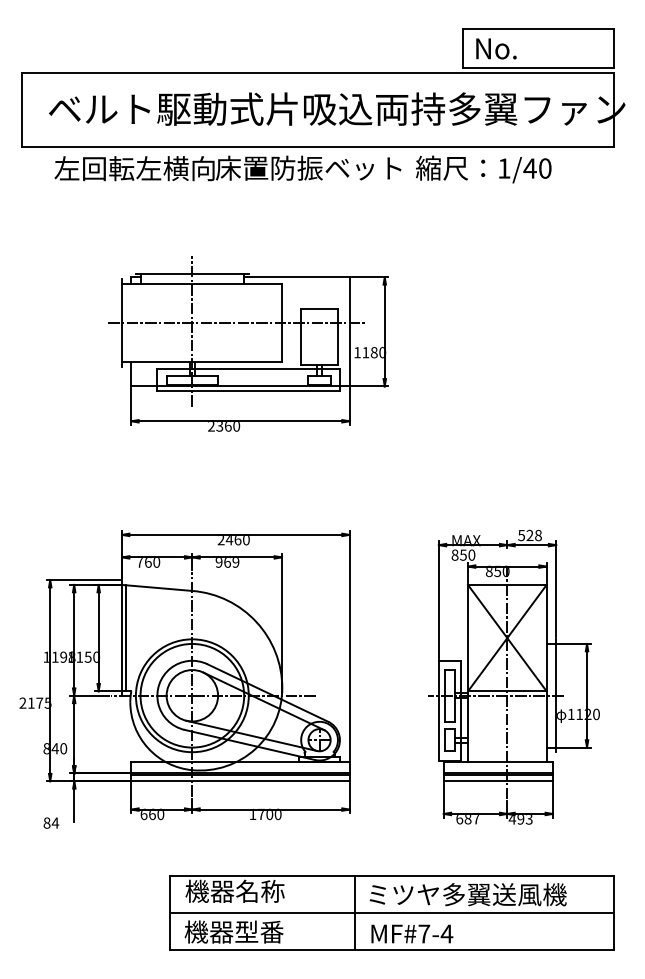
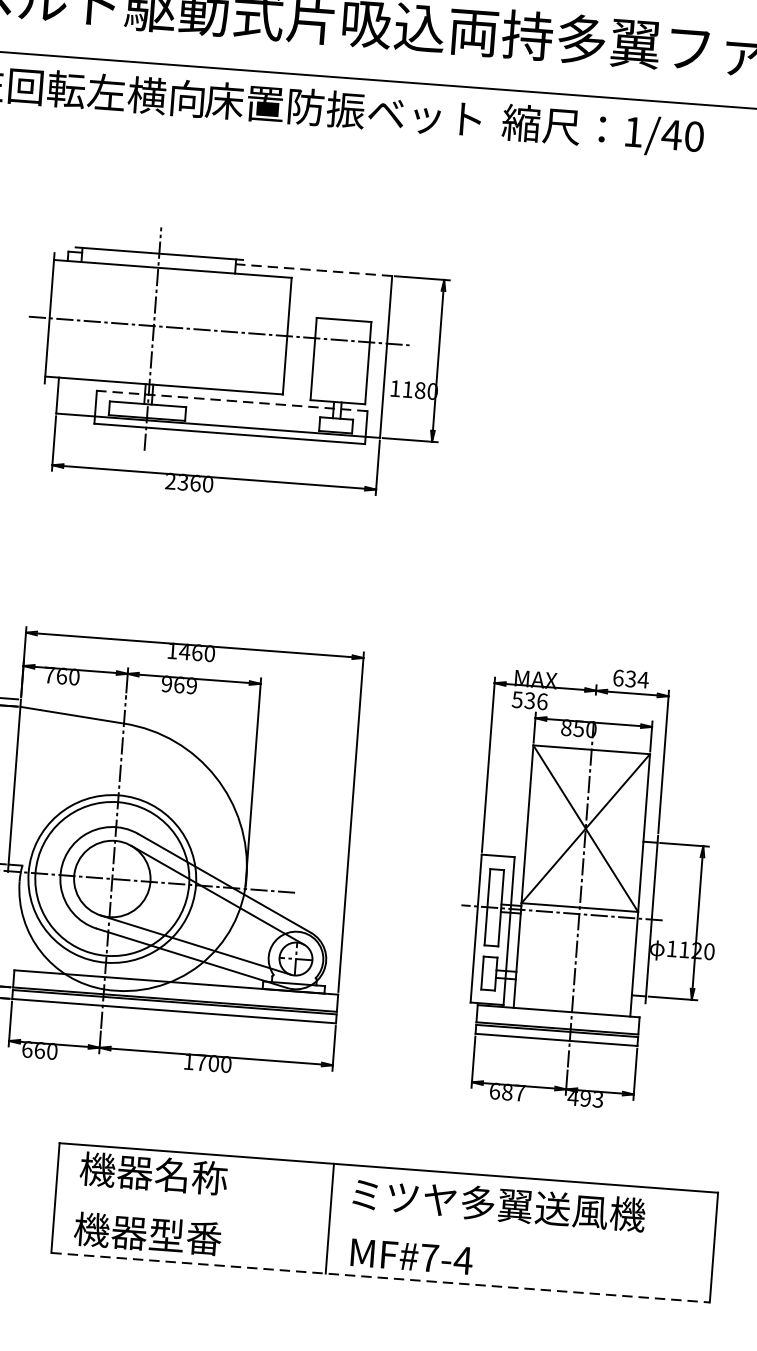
line: (296, 277) -> (313, 270), solid -> dashed
line: (248, 369) -> (231, 401), solid -> dashed
text: (530, 535) -> (631, 679), 528 -> 634
text: (220, 540) -> (171, 651), 2460 -> 1460
text: (463, 554) -> (530, 699), 850 -> 536
line: (125, 638) -> (19, 786), removed
line: (392, 912) -> (384, 1222), removed
line: (392, 949) -> (380, 1277), solid -> dashed

